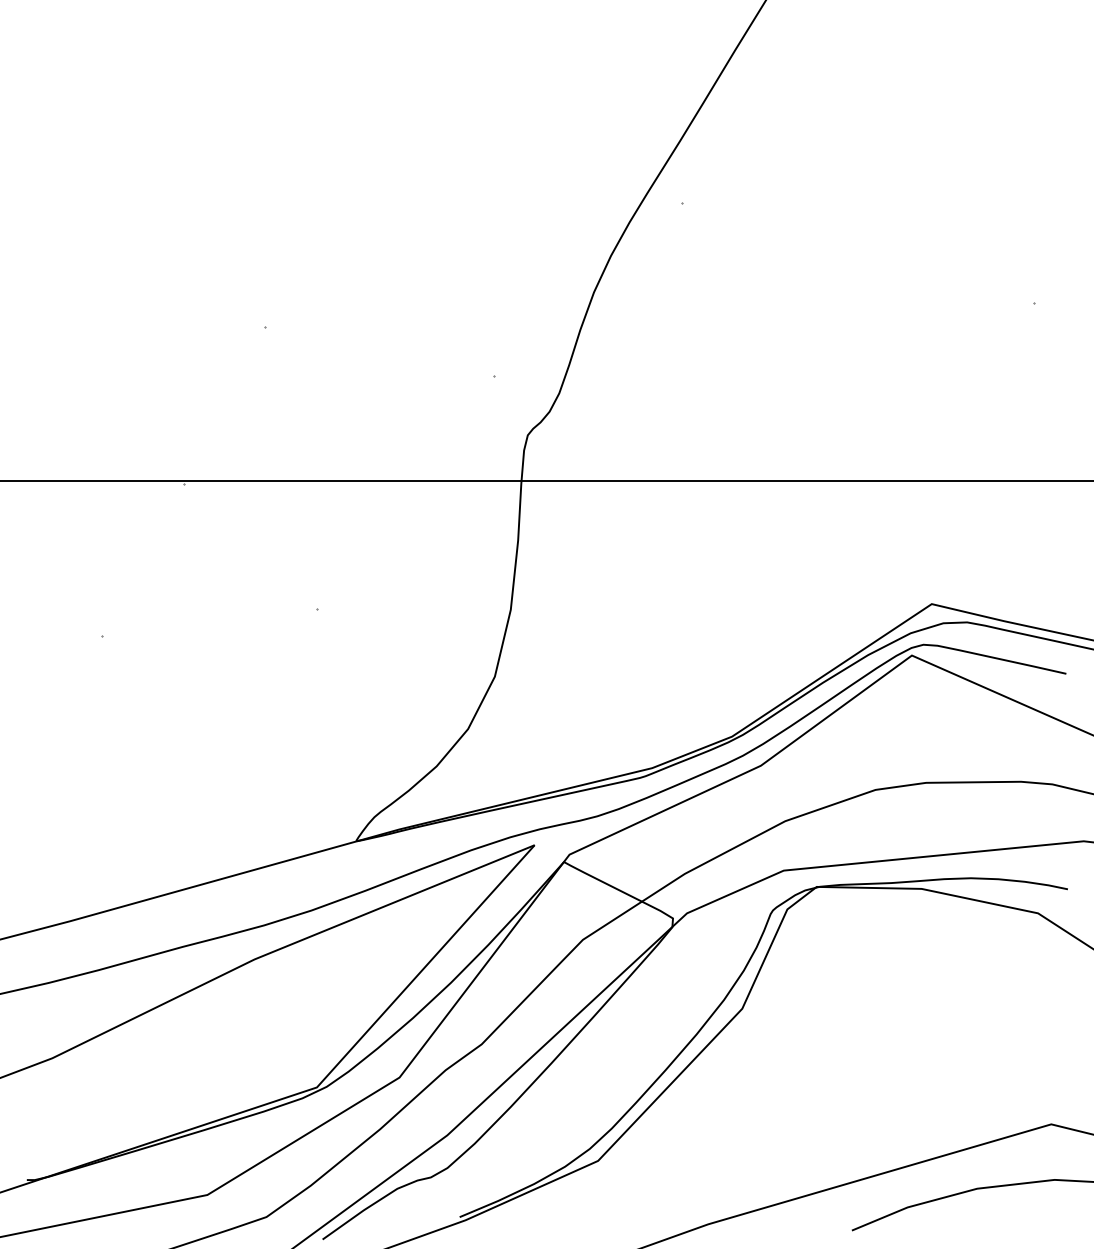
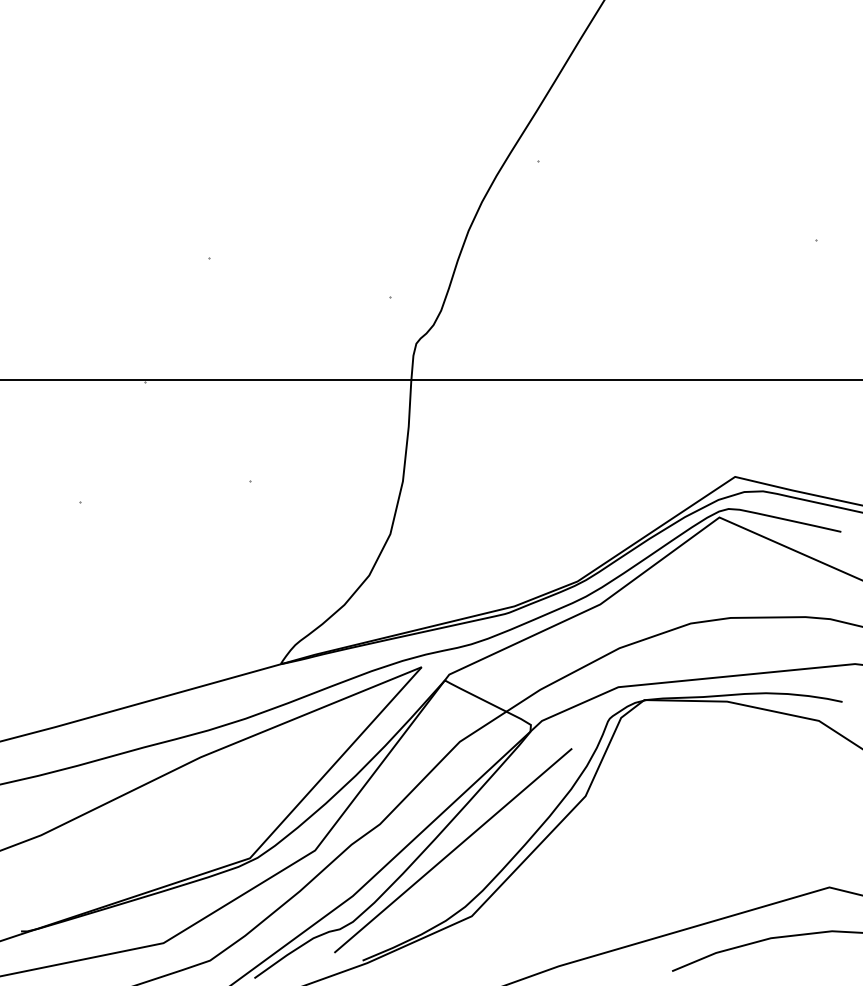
line: (574, 1077) -> (453, 850), added

